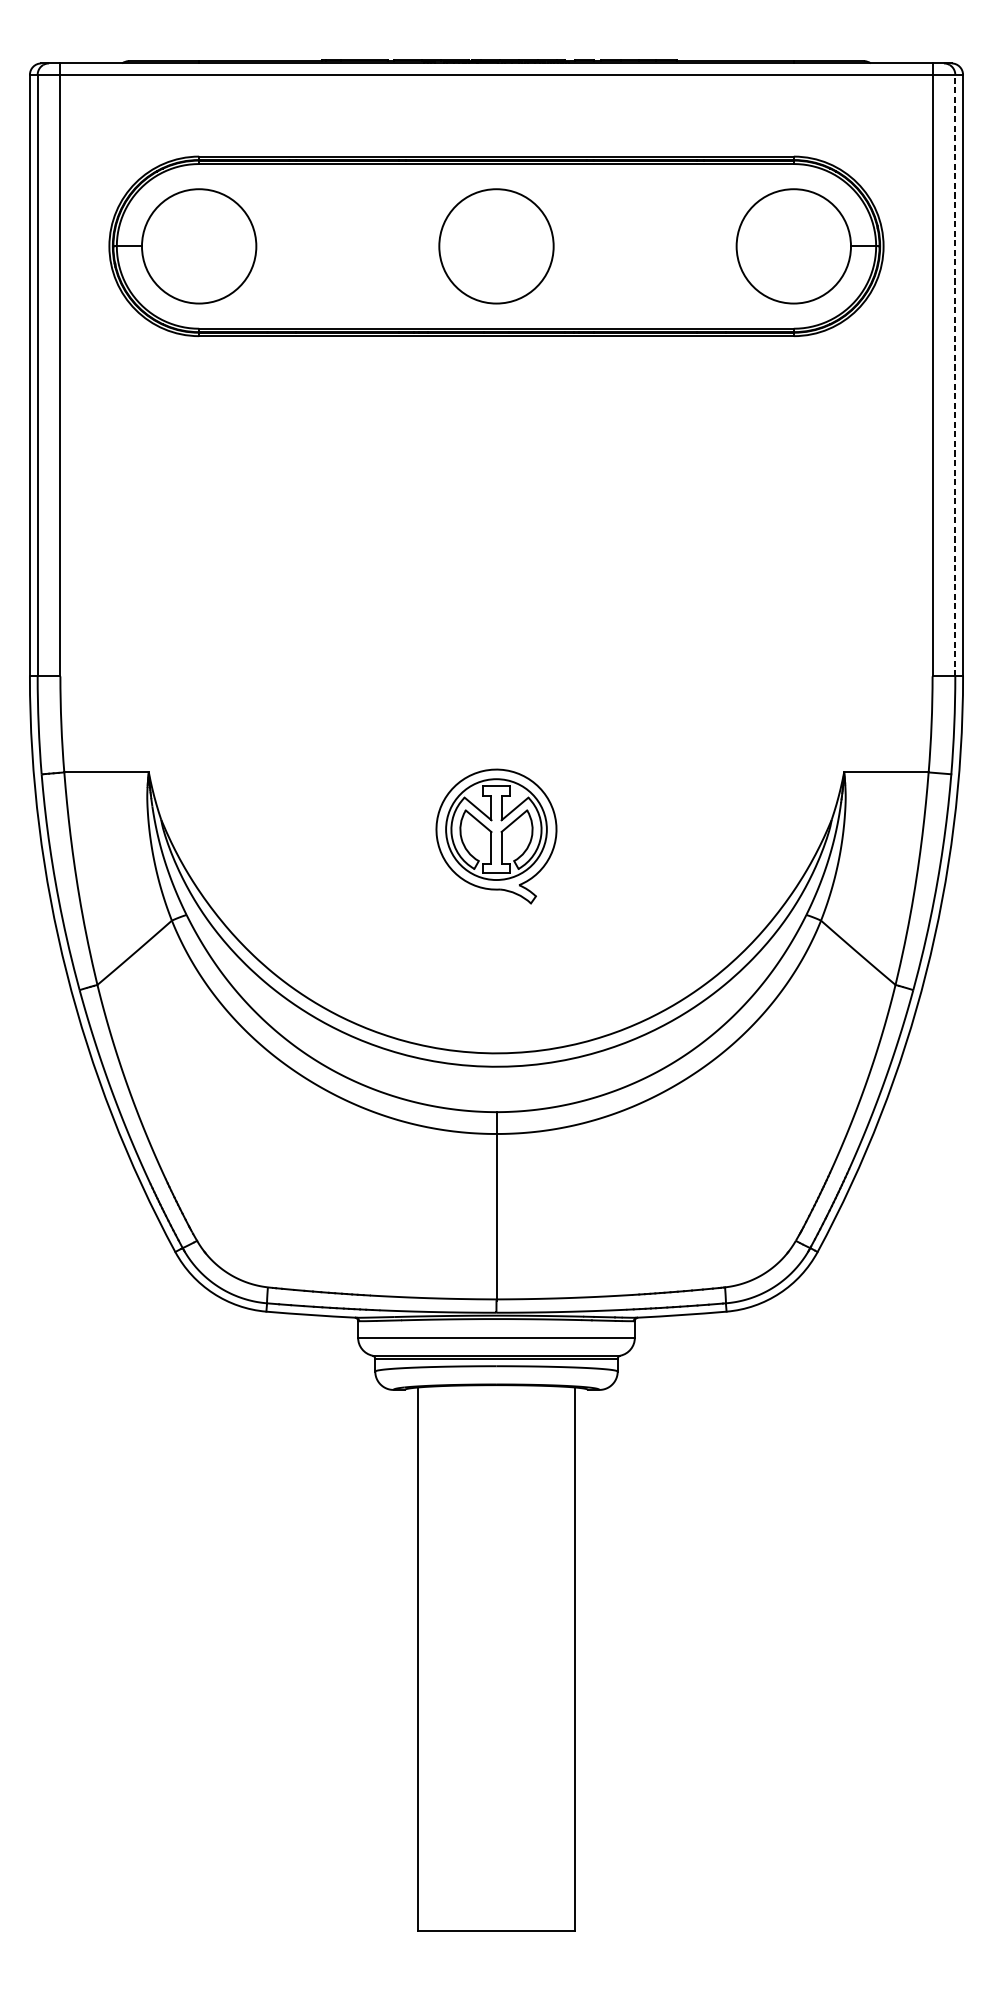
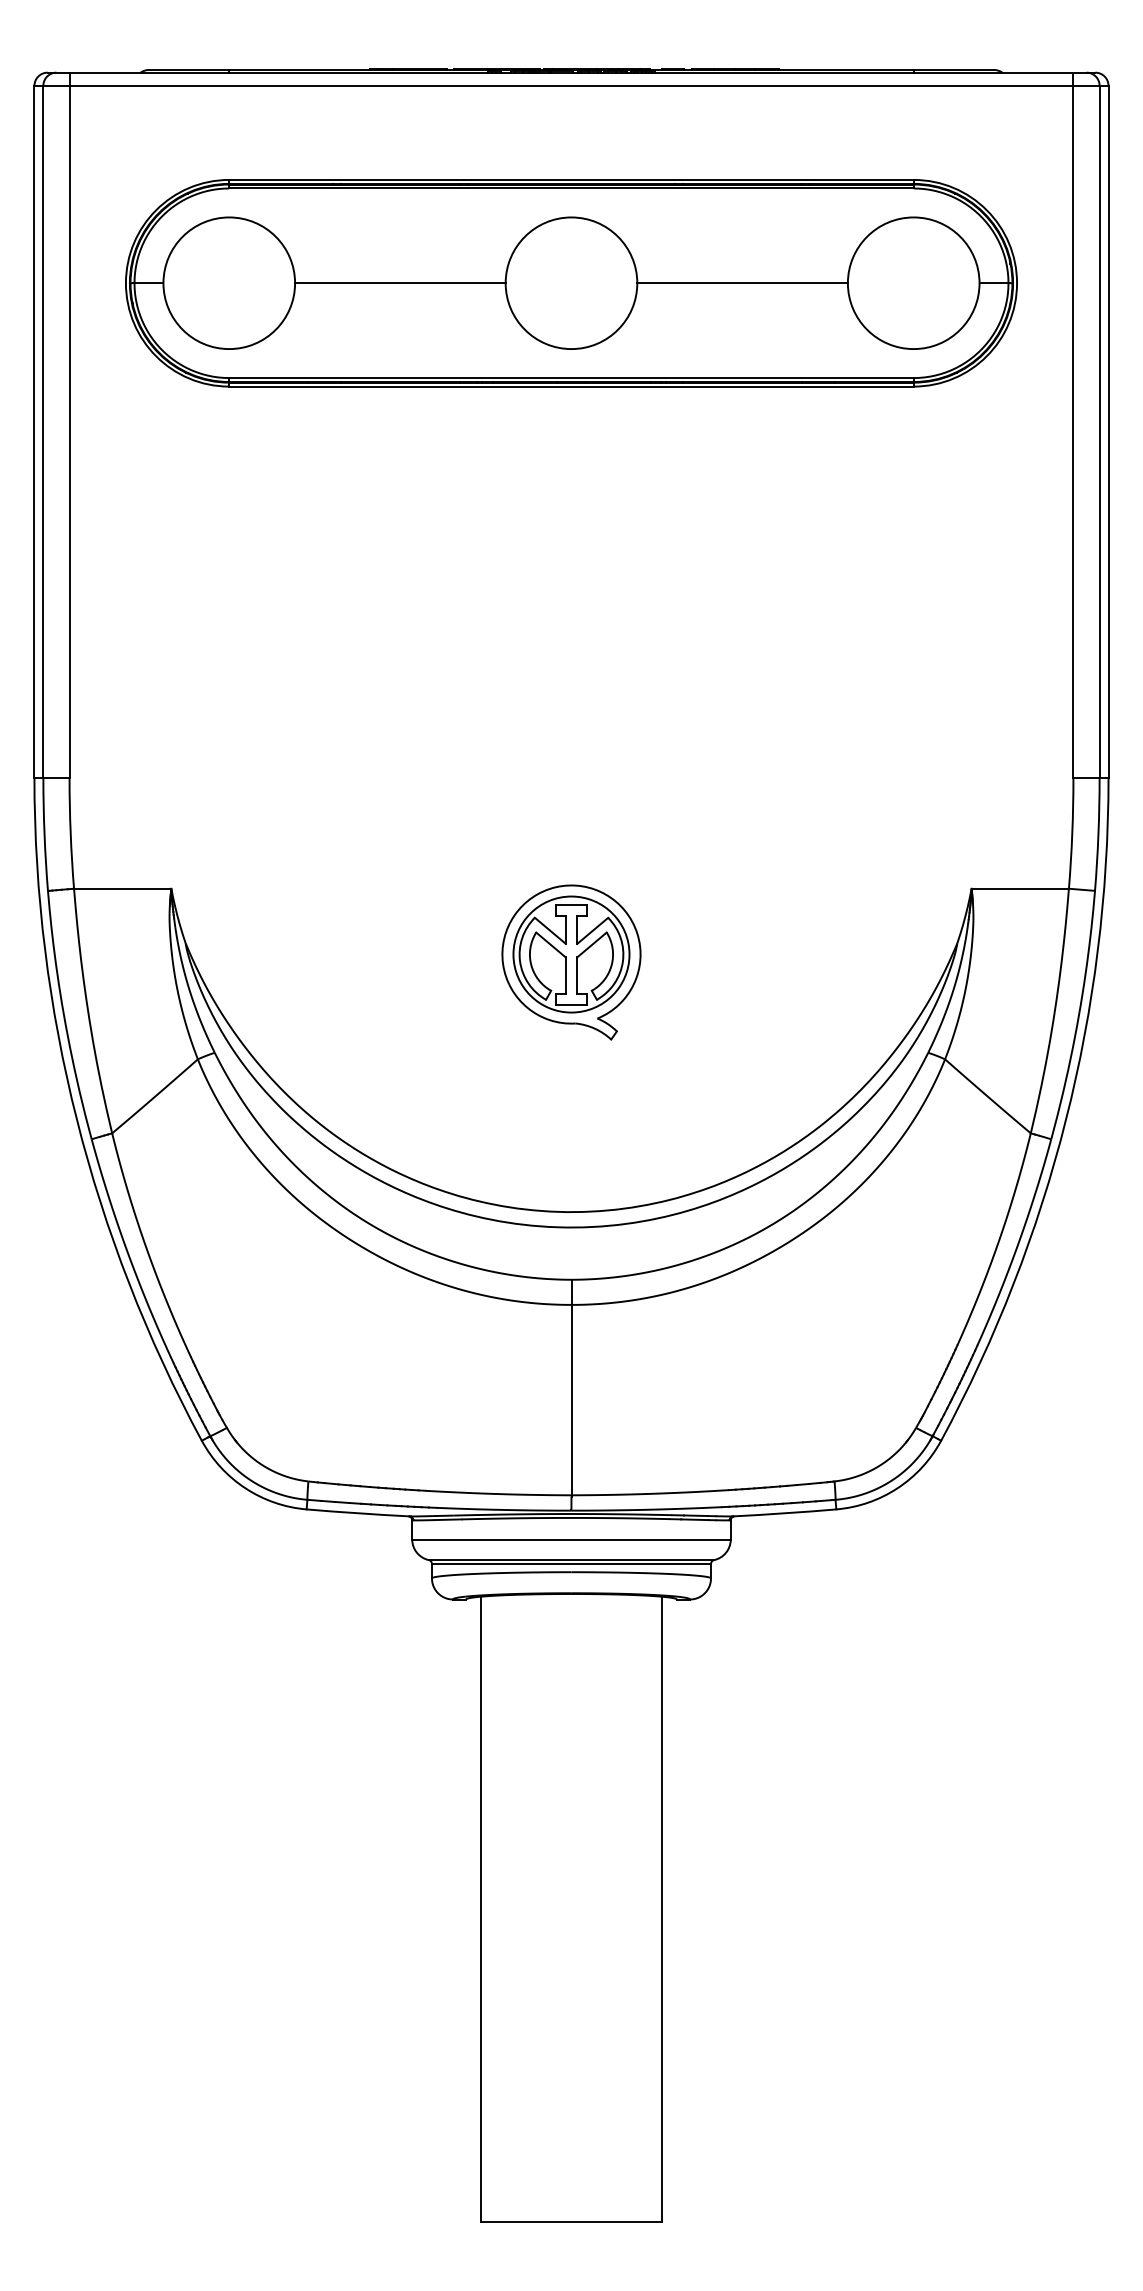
line: (347, 246) -> (400, 283), added
line: (645, 246) -> (742, 283), added
line: (955, 375) -> (1099, 431), dashed -> solid

